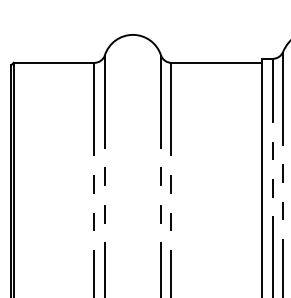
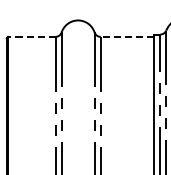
line: (53, 62) -> (31, 36), solid -> dashed
line: (216, 62) -> (127, 36), solid -> dashed

